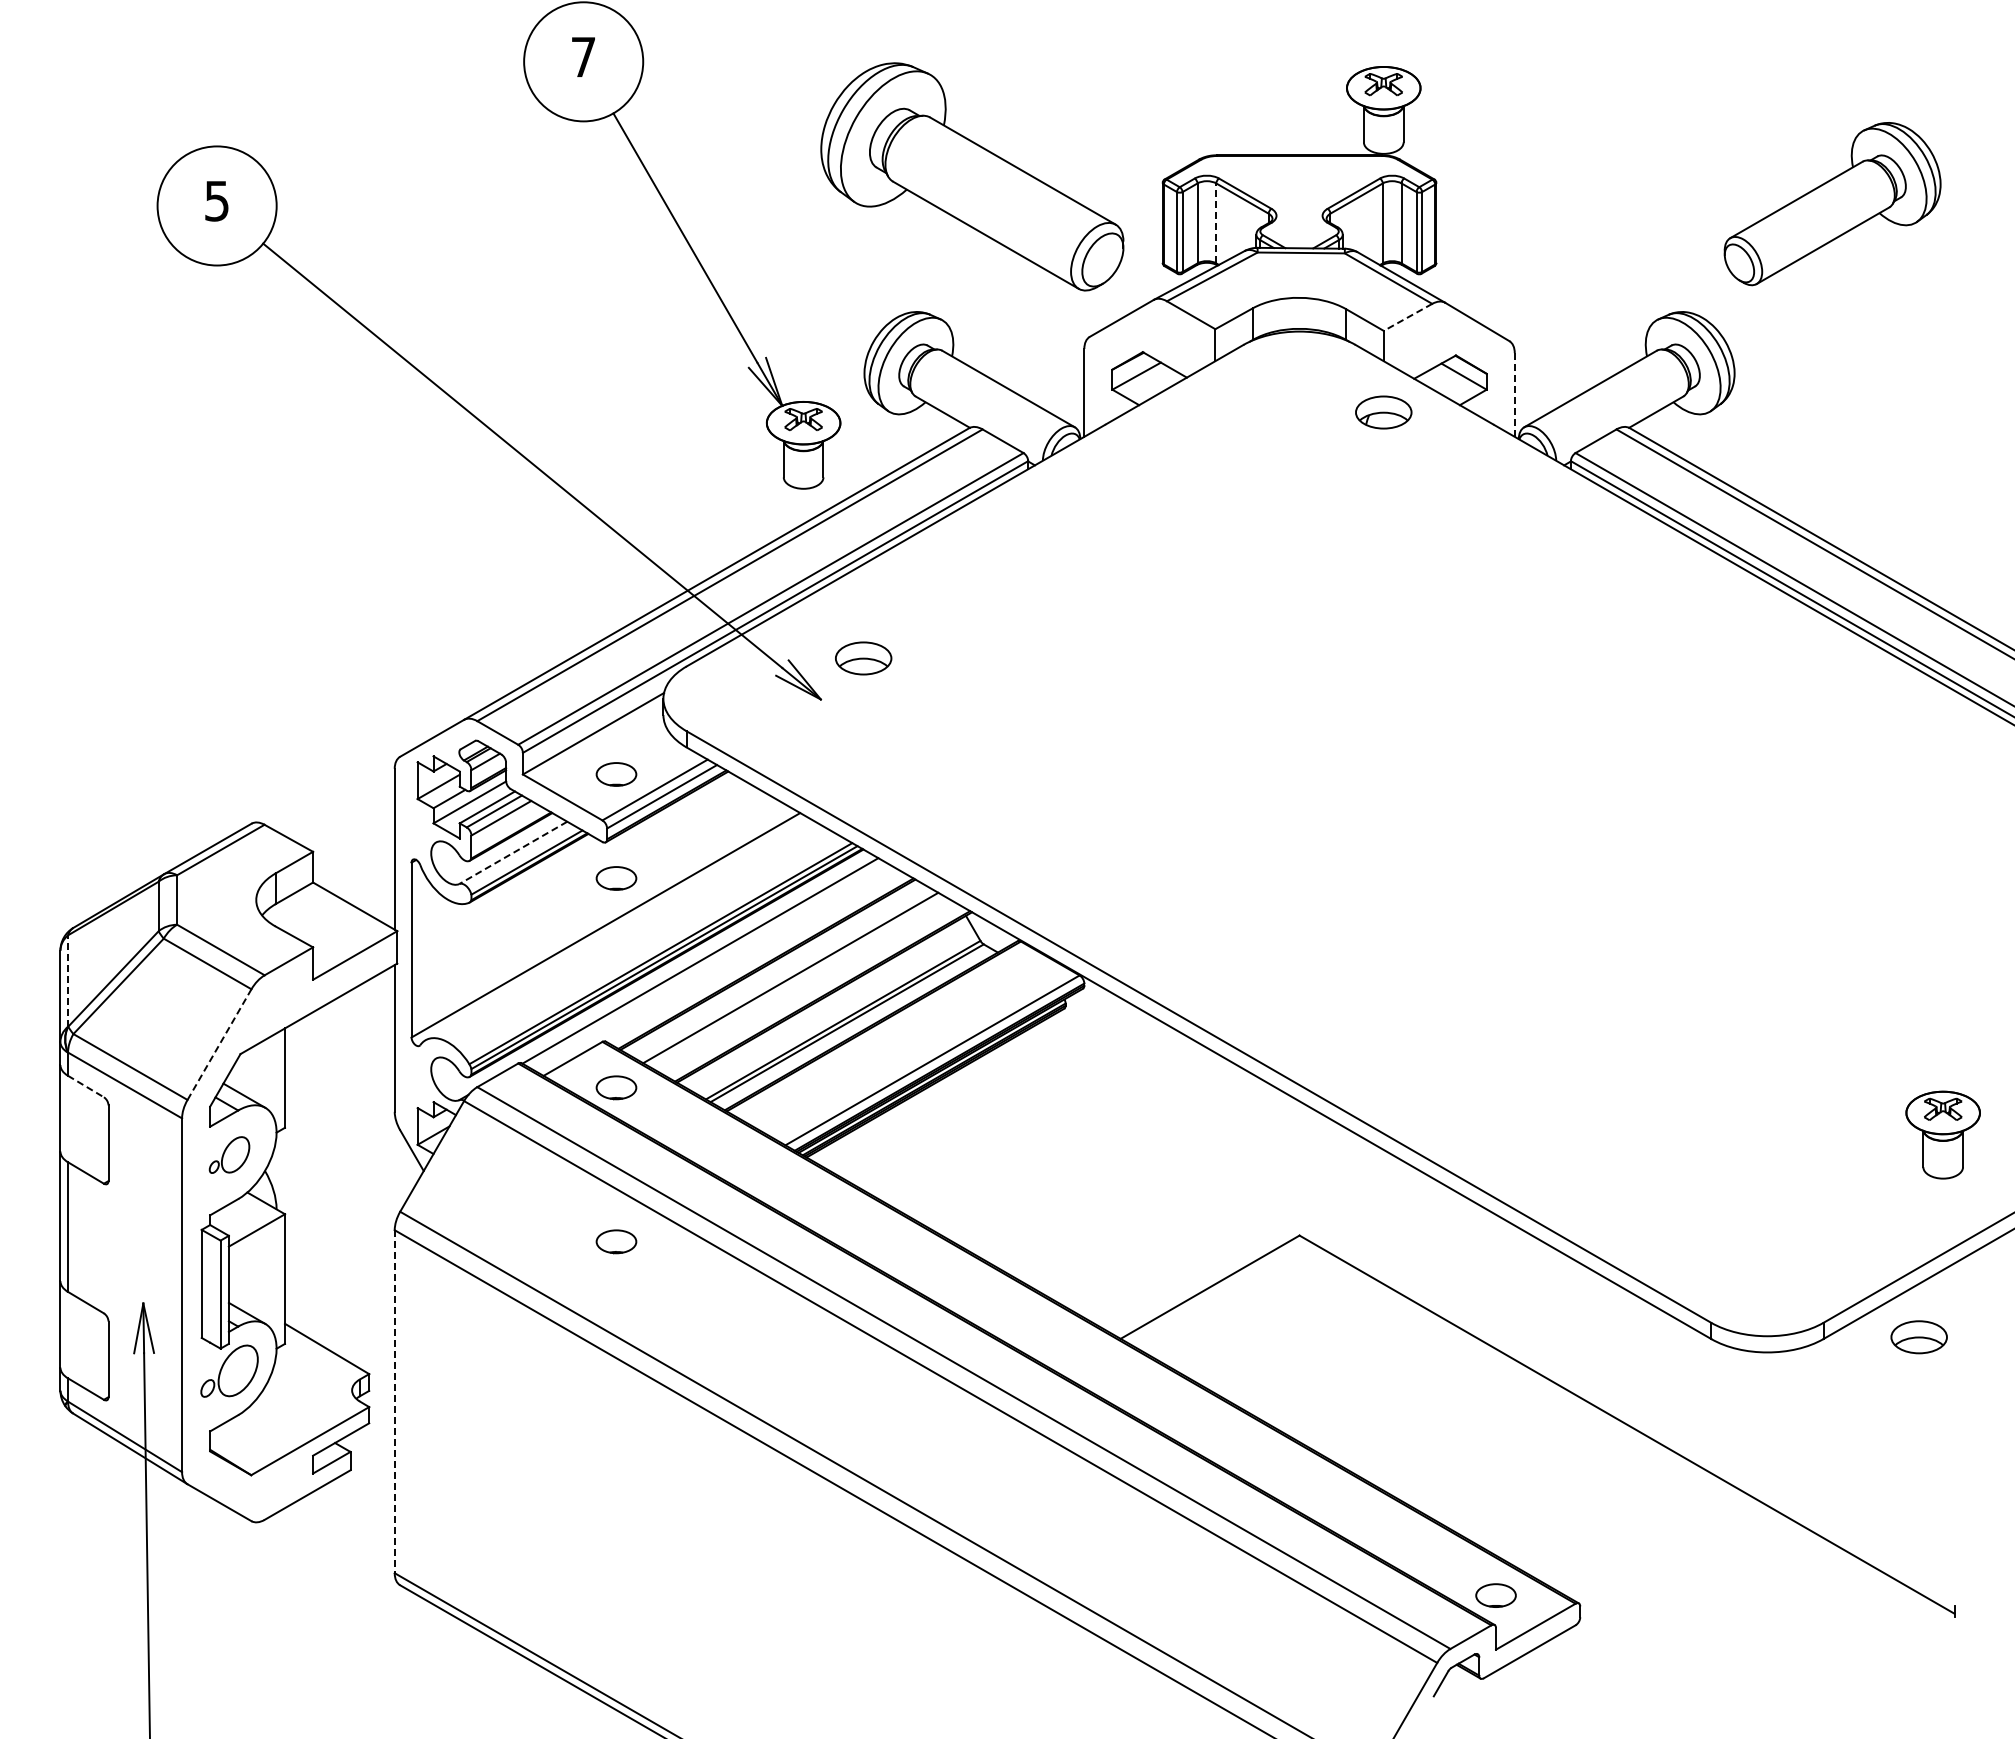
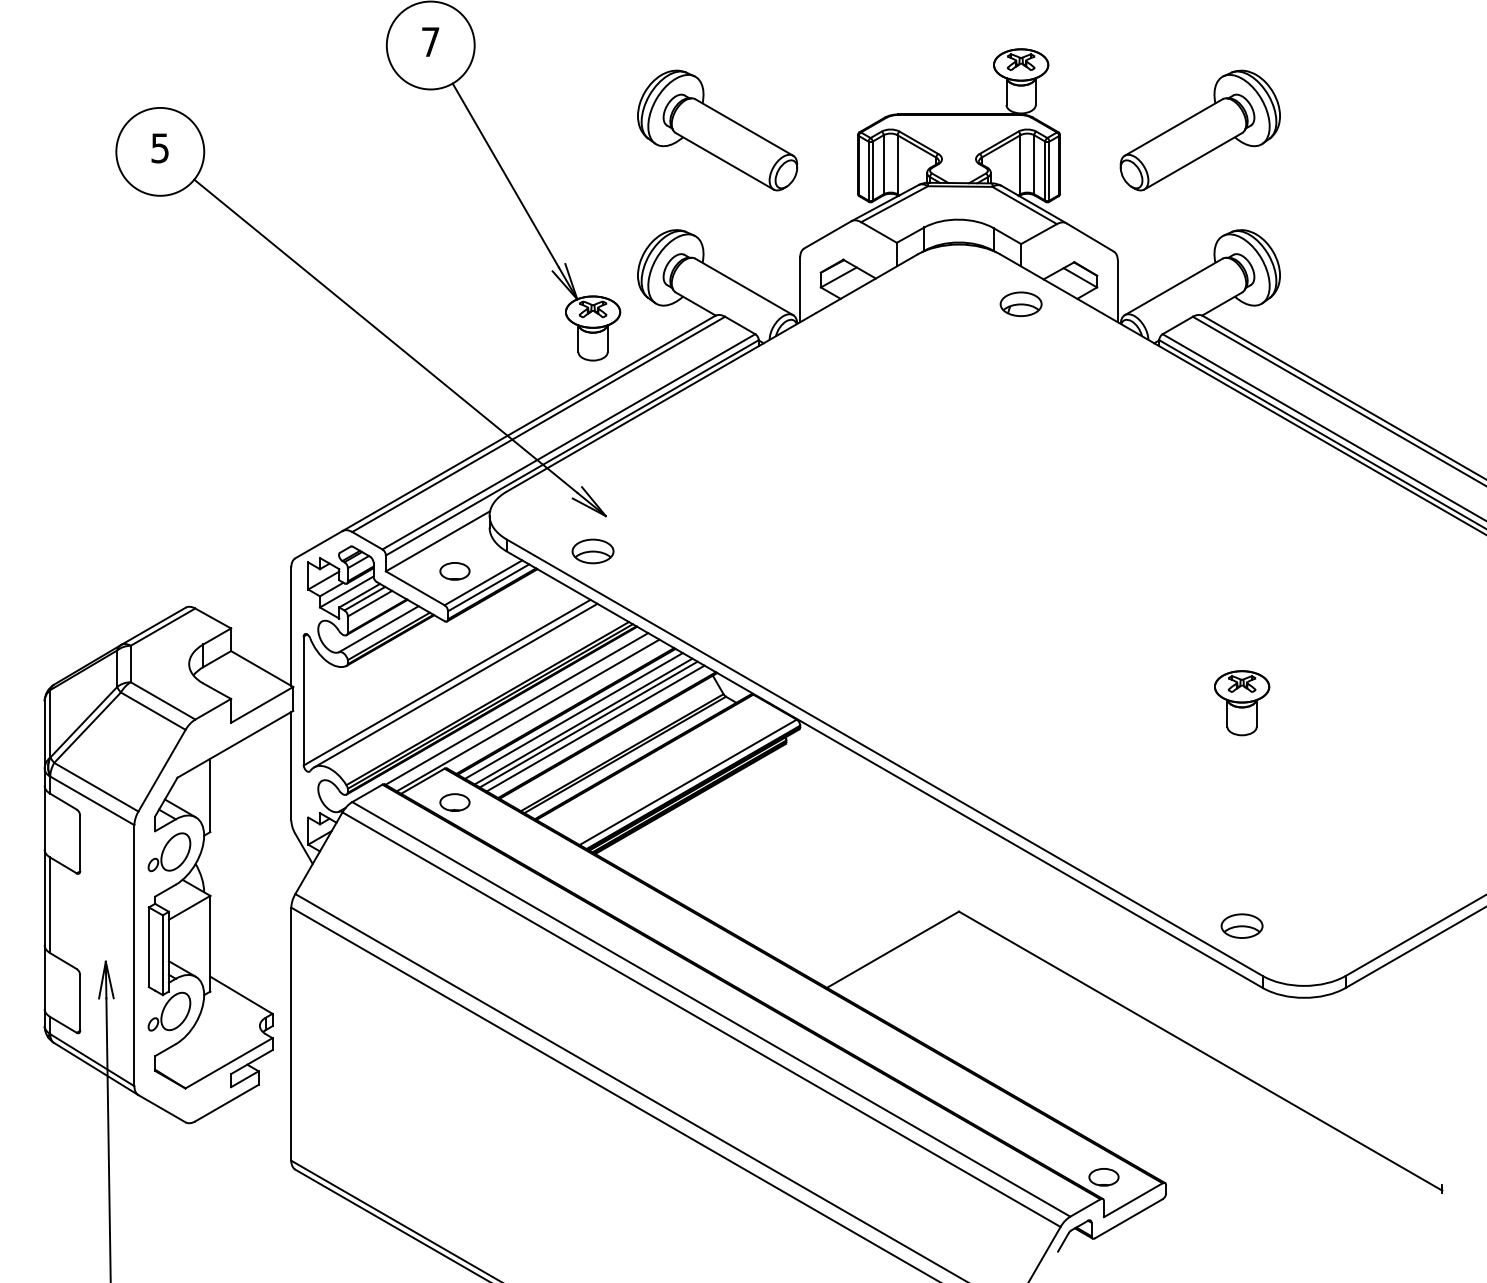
part: (972, 177) -> (717, 130), size x0.71
part: (1832, 204) -> (1200, 130), moved
line: (1216, 223) -> (897, 164), dashed -> solid
line: (1408, 317) -> (1039, 234), dashed -> solid
line: (1514, 395) -> (1117, 291), dashed -> solid
part: (863, 658) -> (592, 551), moved
line: (512, 853) -> (378, 629), dashed -> solid
part: (616, 878) -> (454, 648), removed
line: (617, 929) -> (455, 685), added
line: (715, 969) -> (528, 715), added
line: (777, 970) -> (573, 716), added
line: (68, 981) -> (50, 724), dashed -> solid
line: (797, 981) -> (588, 724), added
line: (806, 987) -> (595, 728), added
line: (219, 1044) -> (162, 770), dashed -> solid
line: (86, 1086) -> (63, 801), dashed -> solid
part: (1942, 1134) -> (1241, 702), moved
part: (229, 1154) -> (169, 851), size x1.43
part: (616, 1241) -> (454, 915), removed
part: (1918, 1337) -> (1241, 926), moved
line: (394, 1402) -> (291, 1034), dashed -> solid

